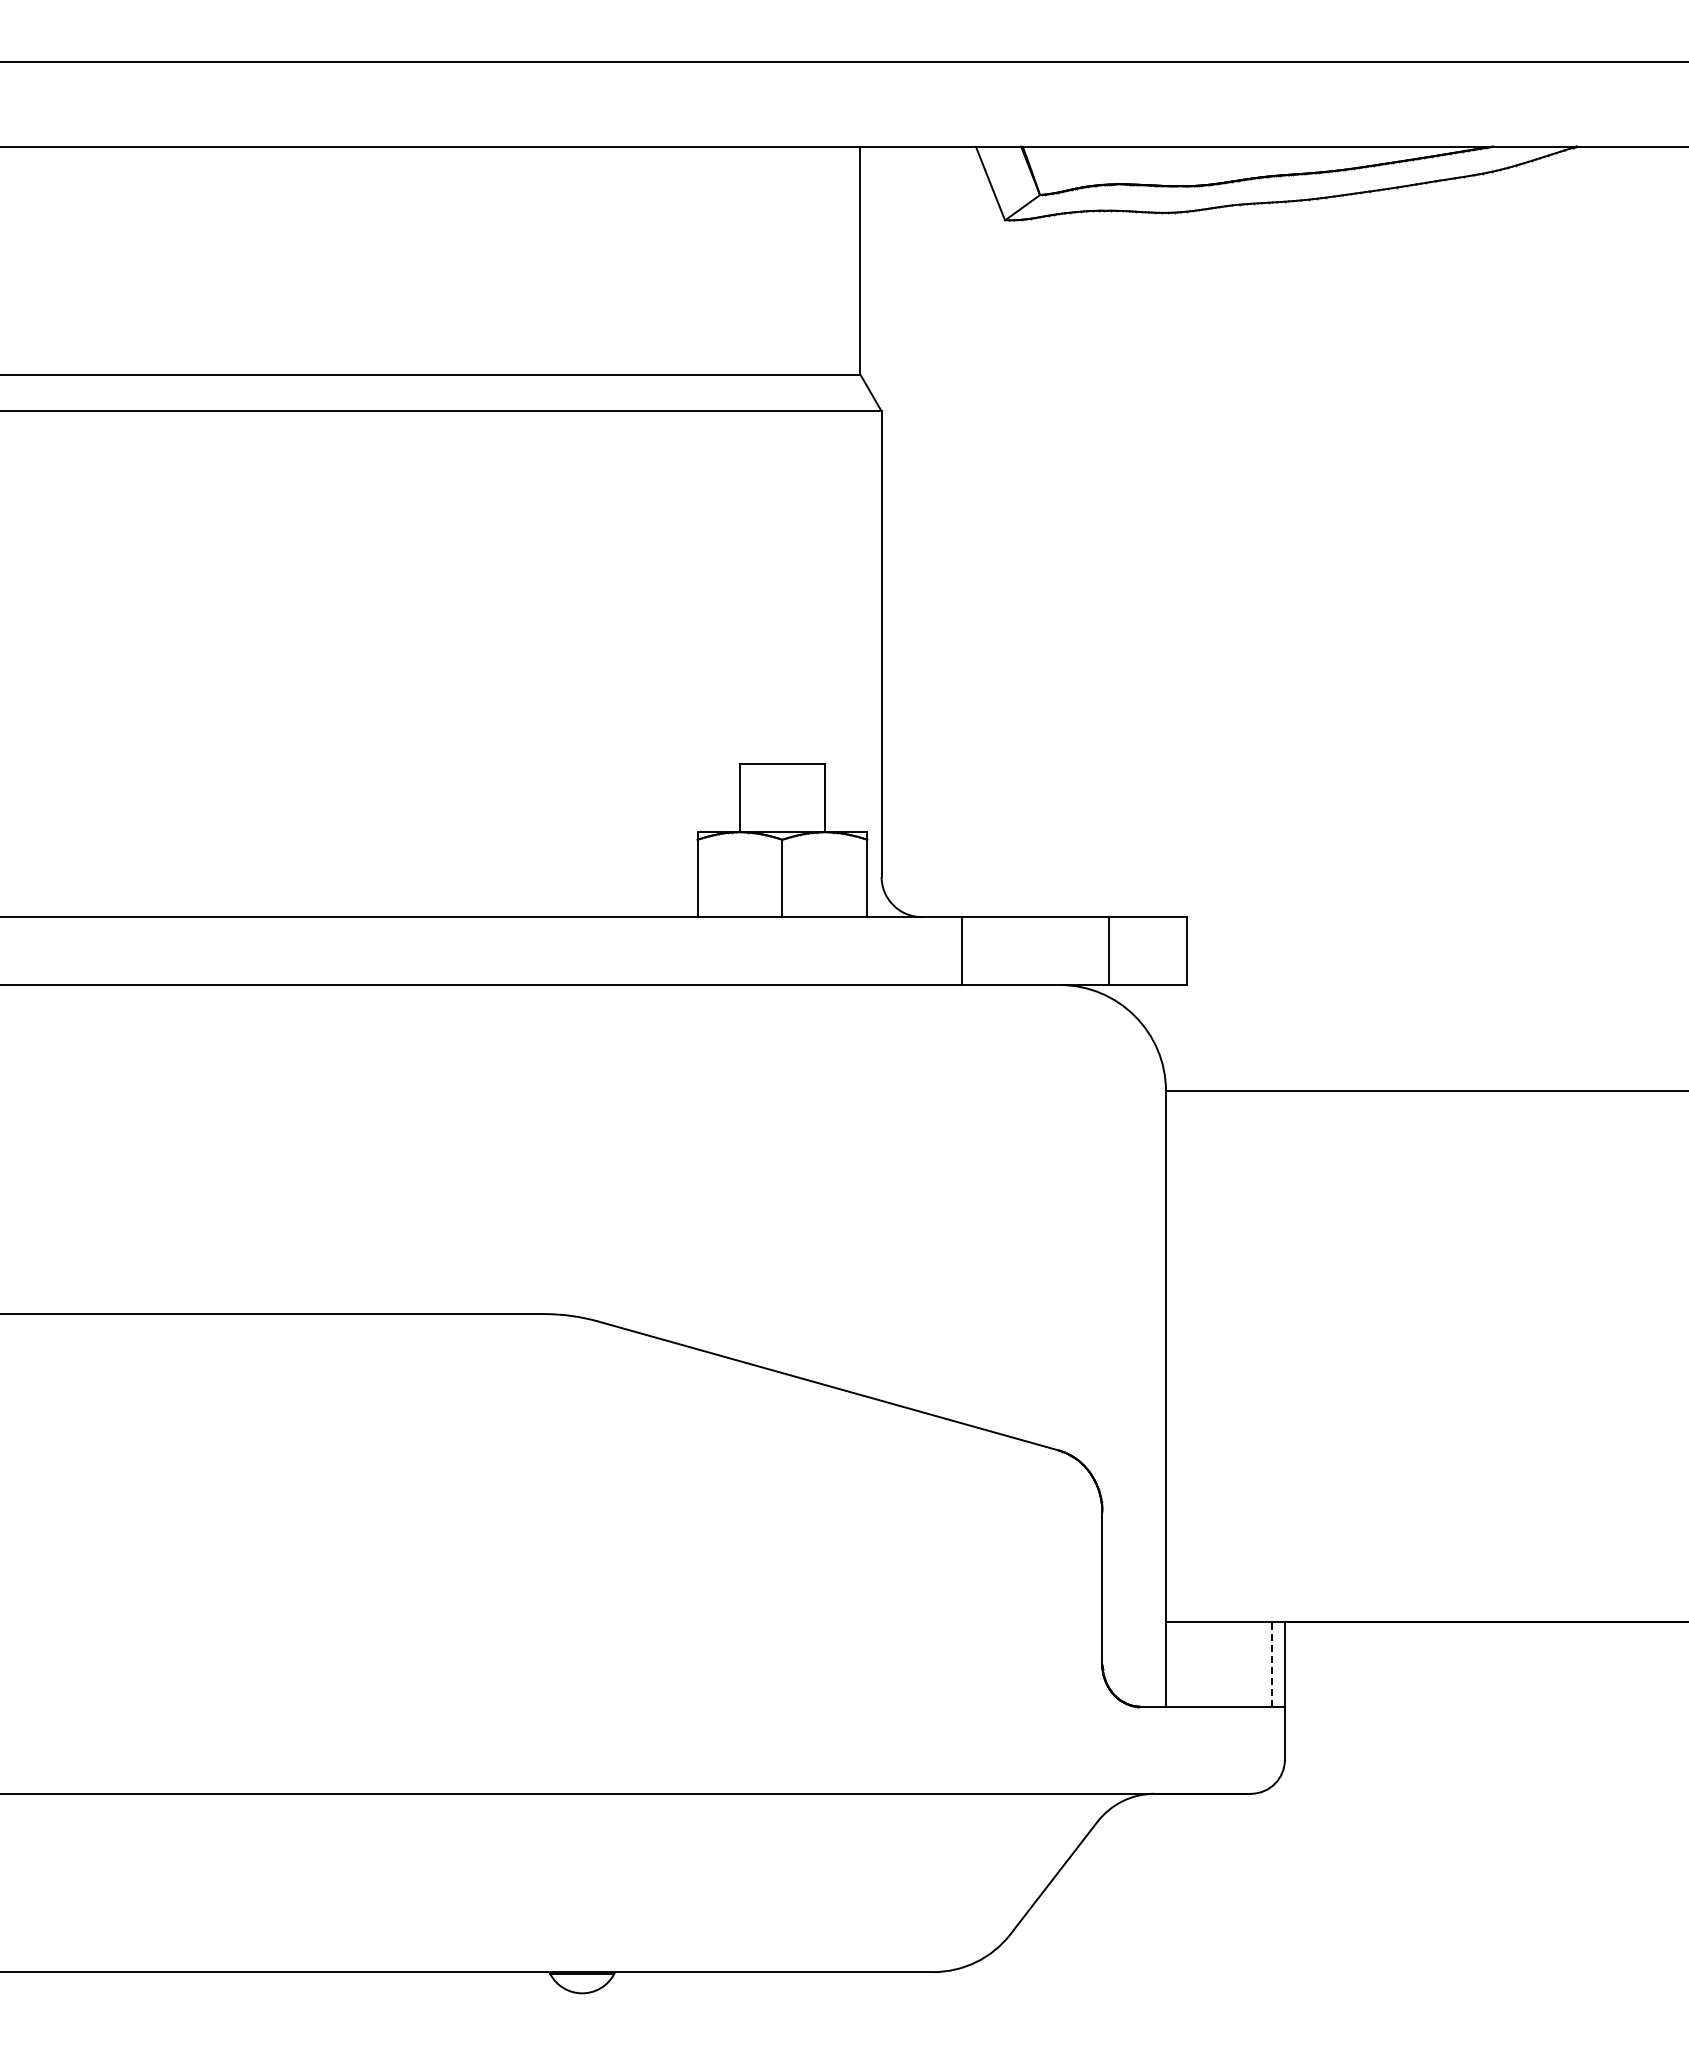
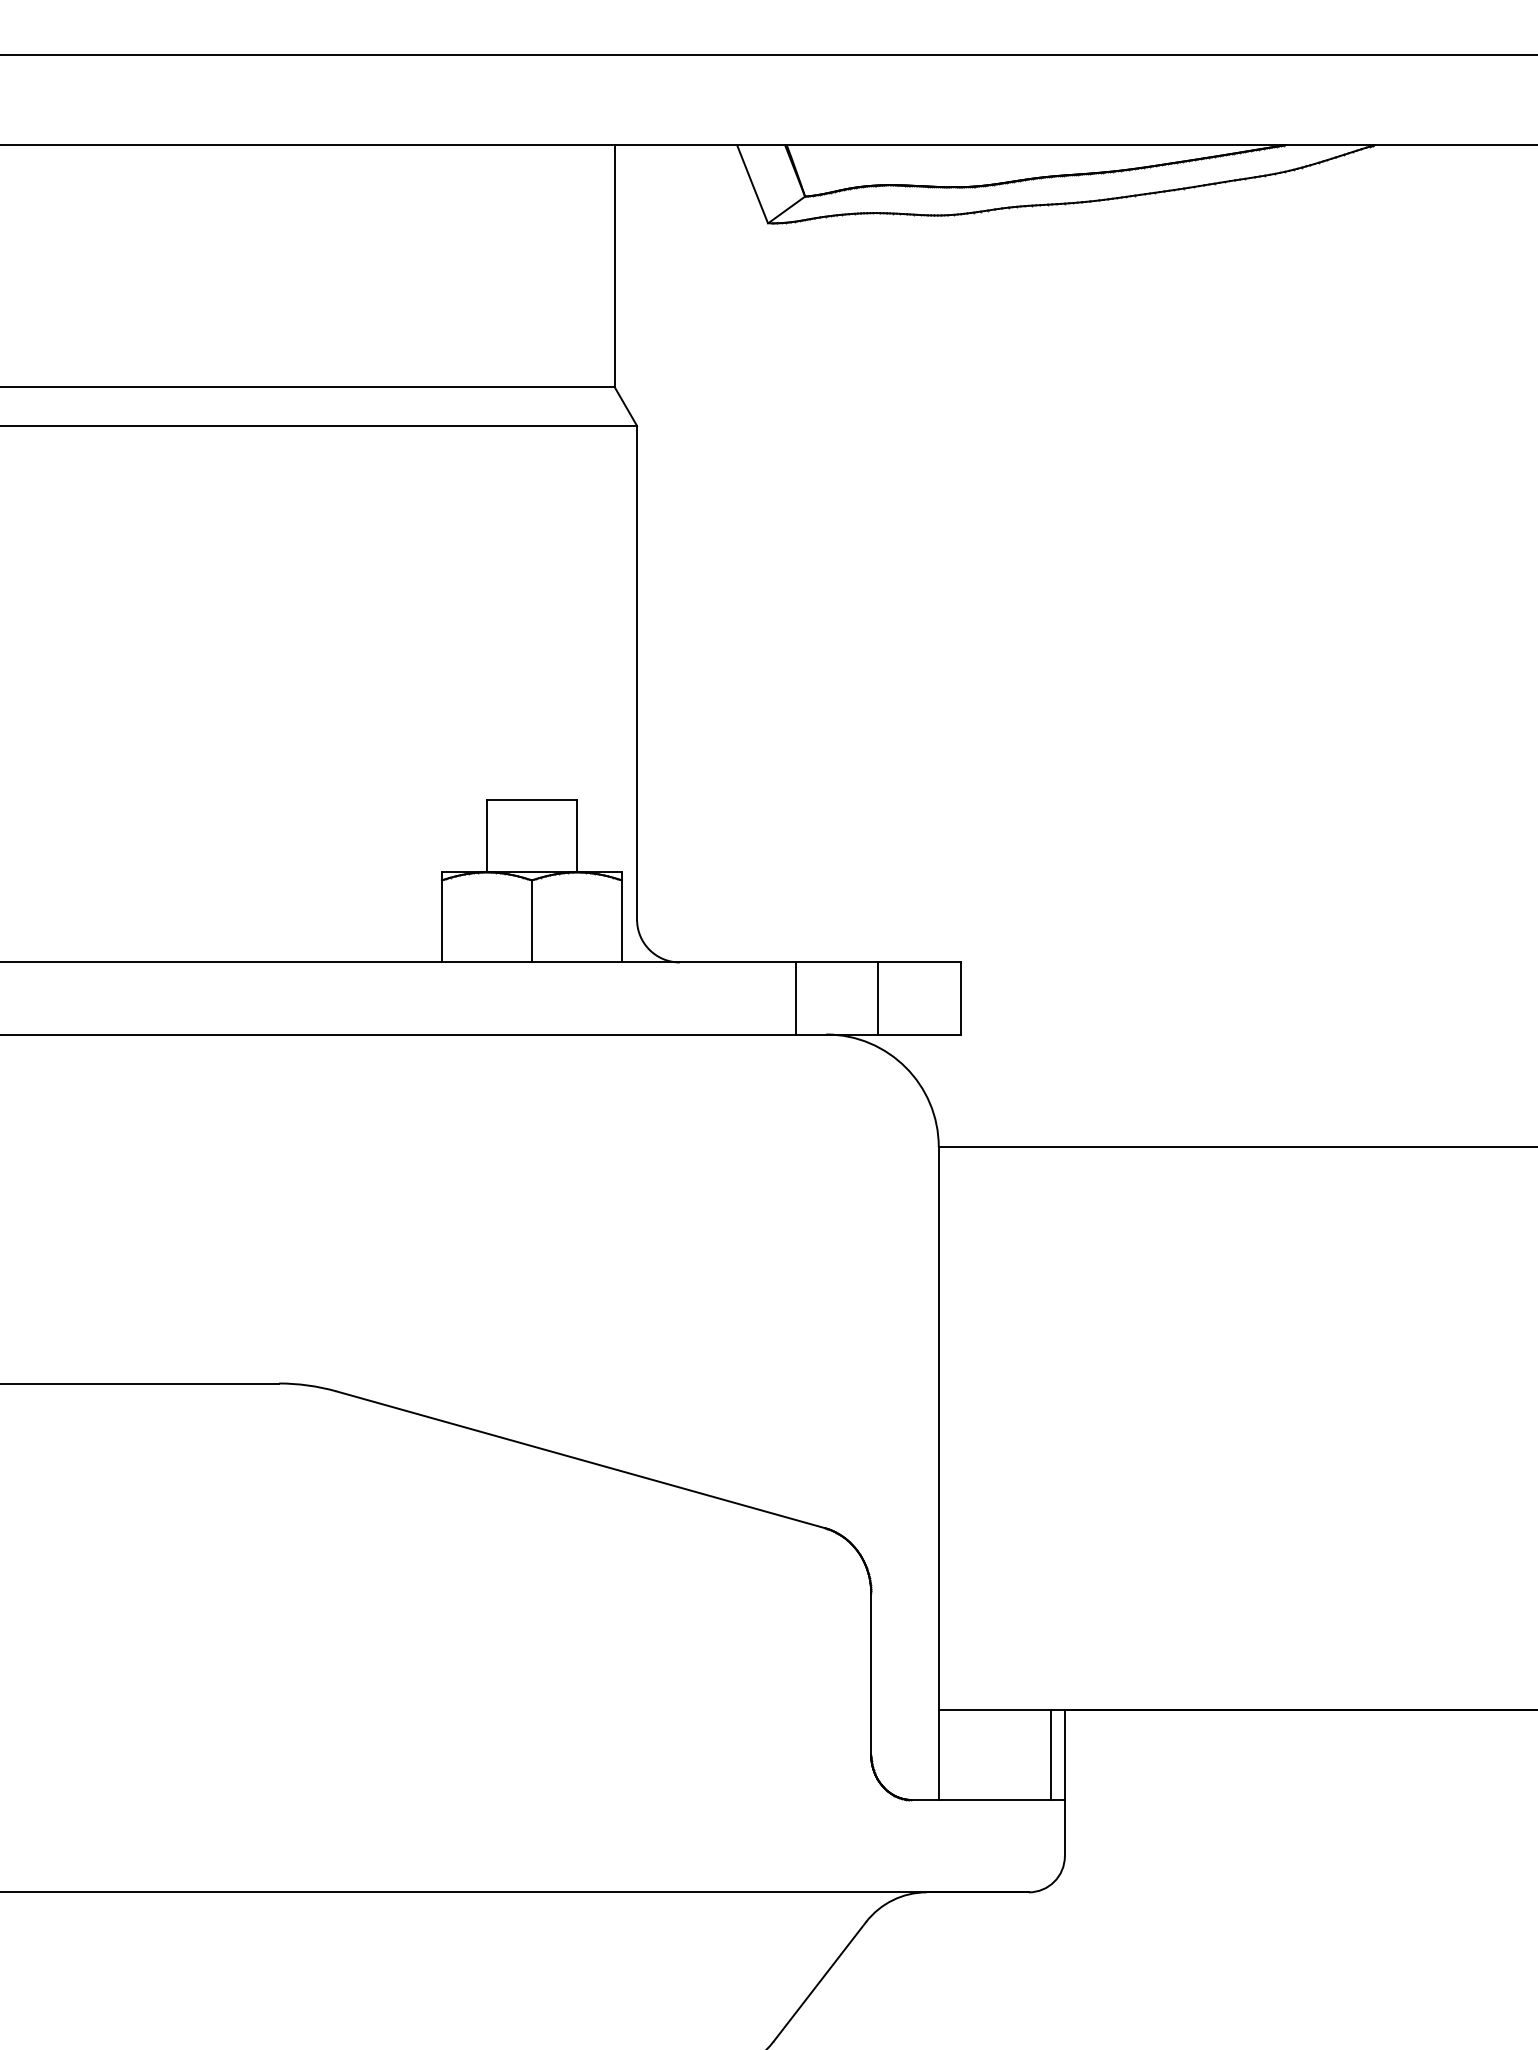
line: (962, 951) -> (796, 998), moved
line: (1272, 1663) -> (1051, 1754), dashed -> solid

